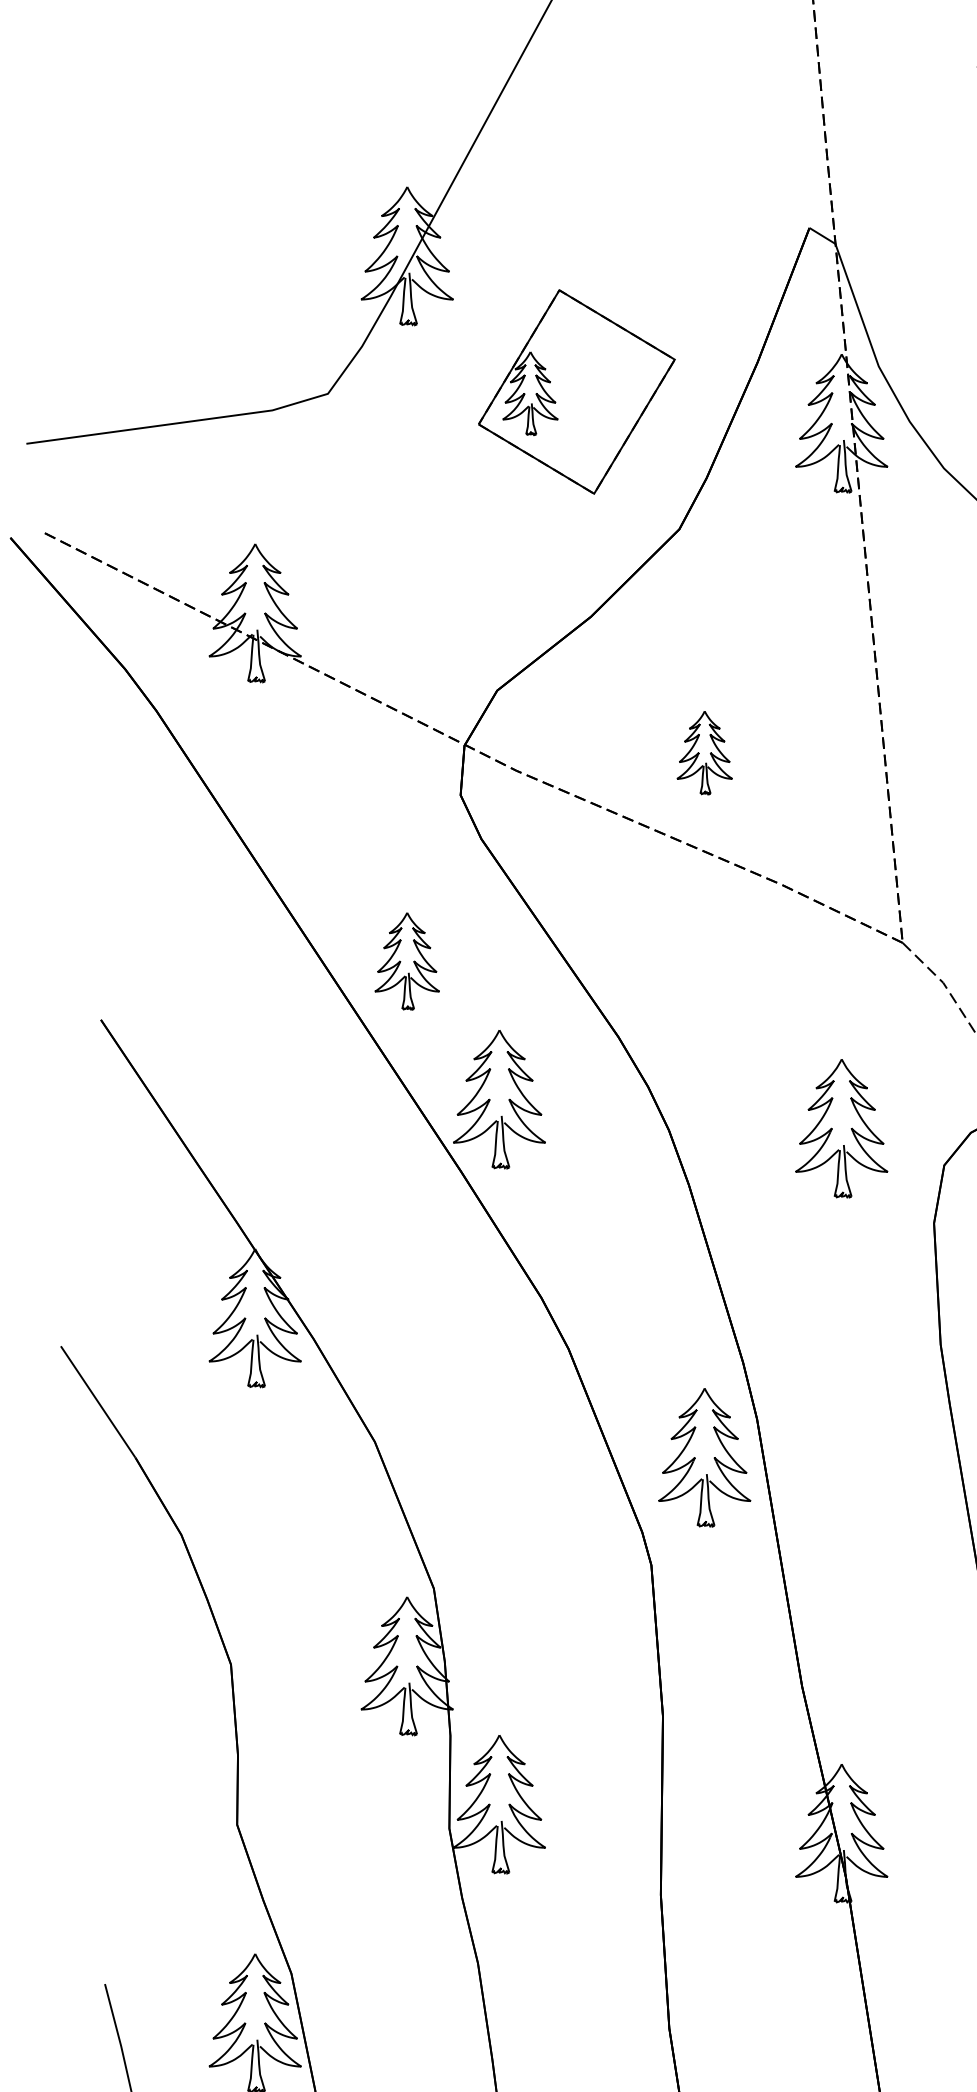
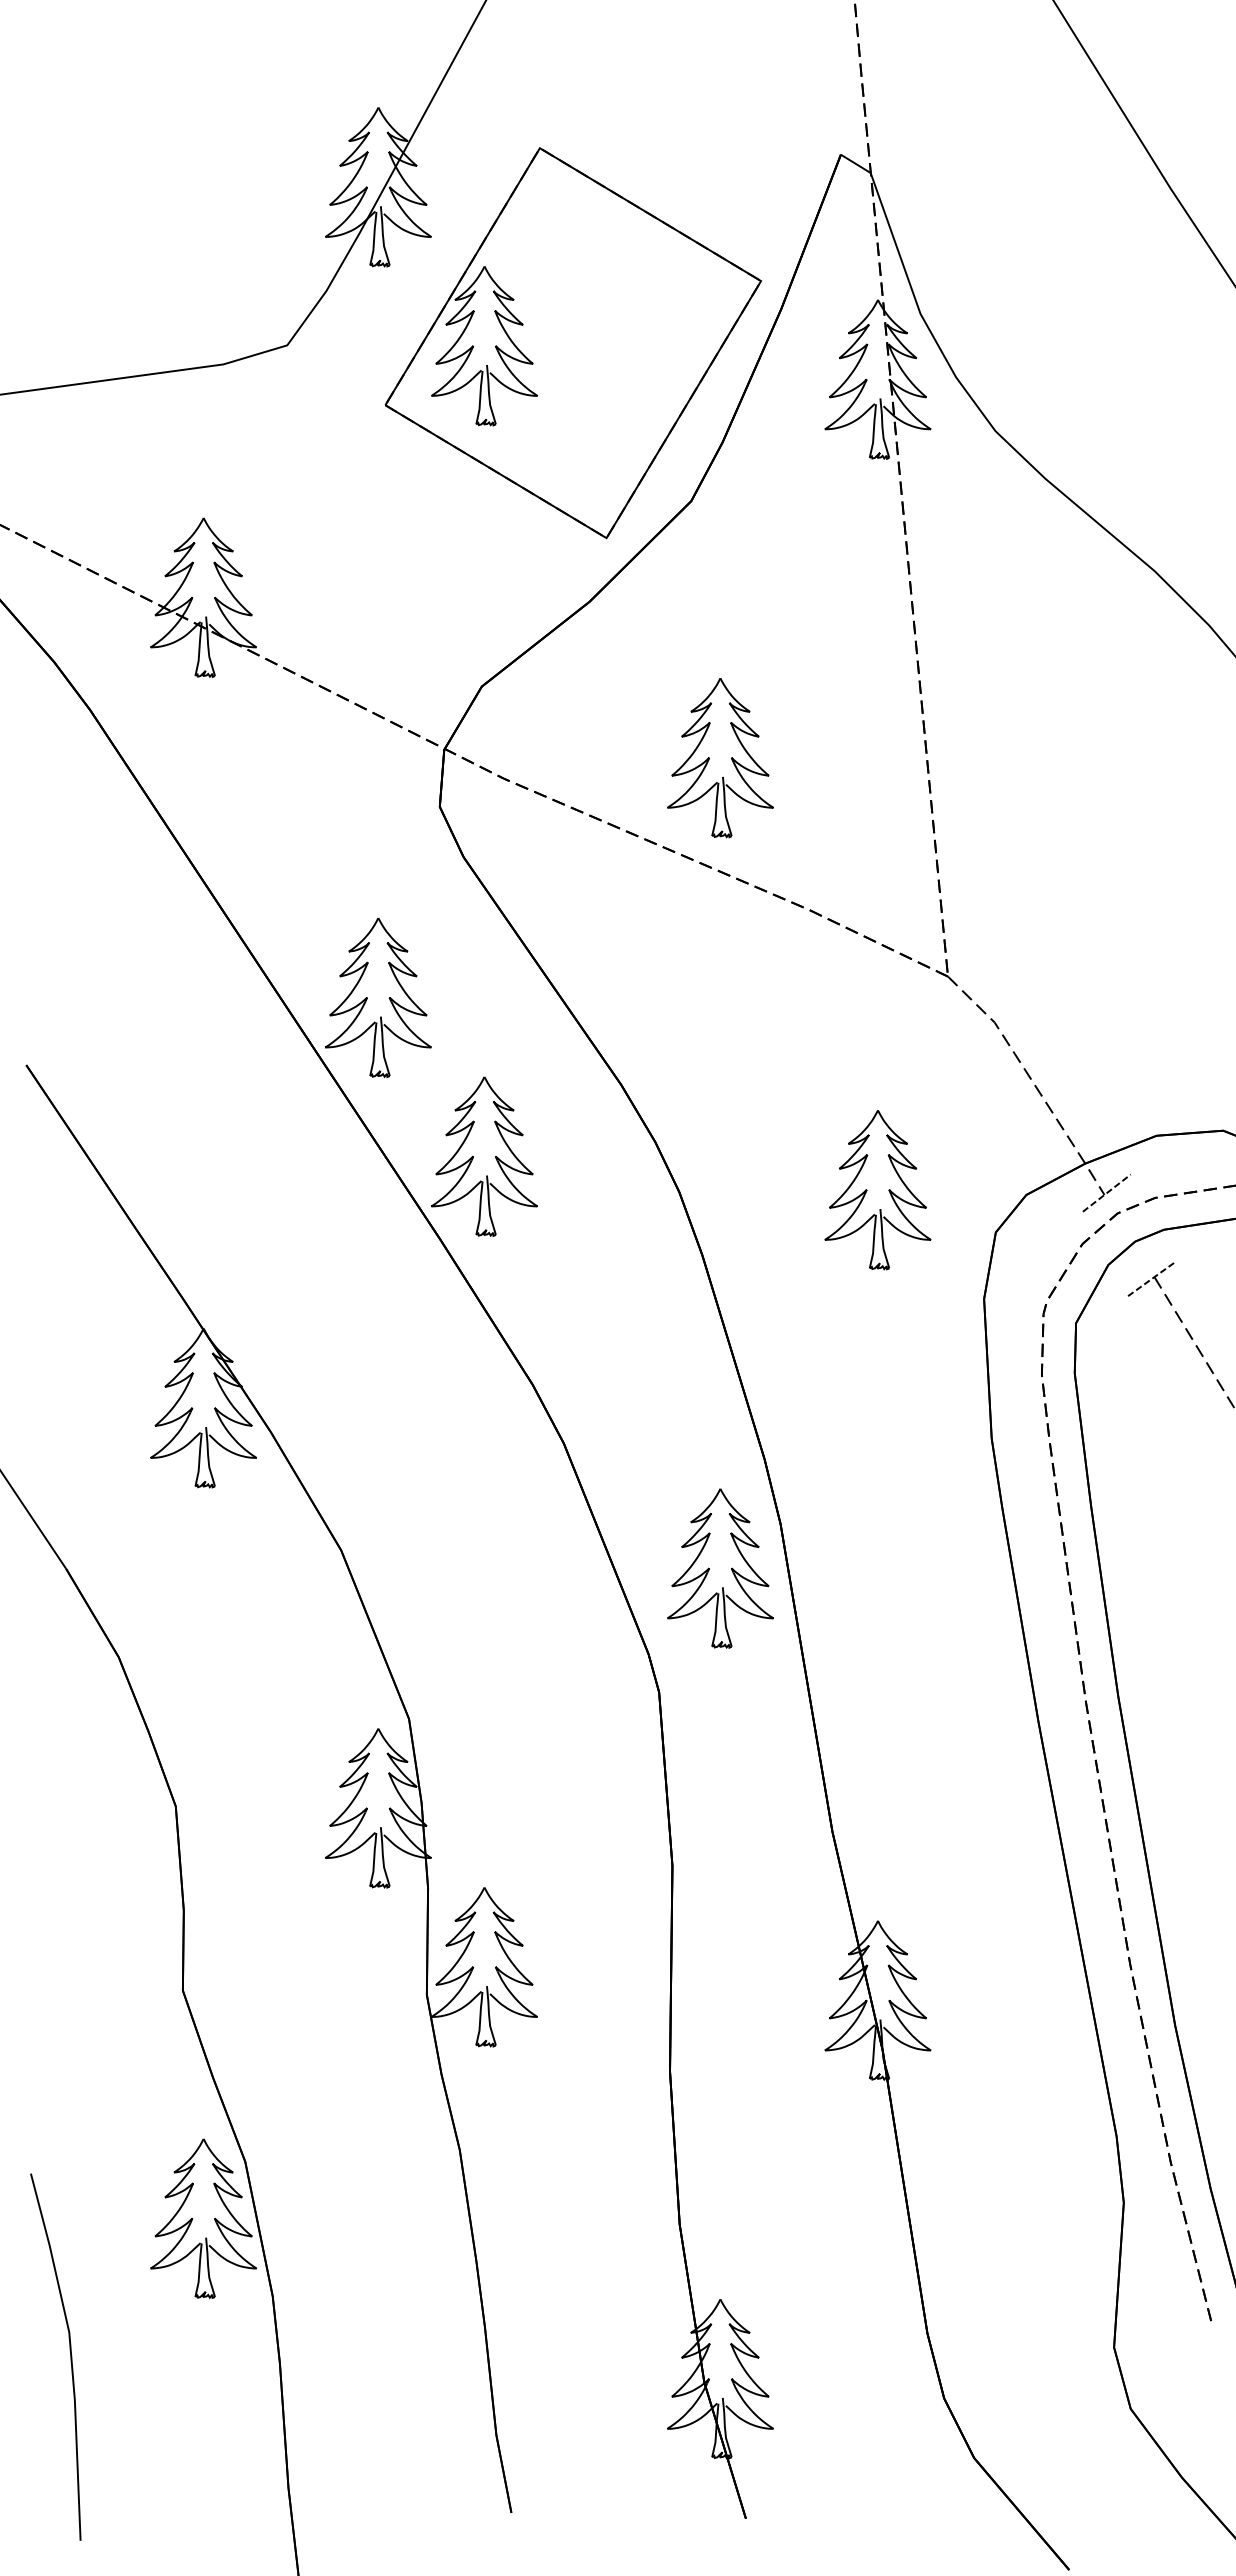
part: (576, 392) -> (573, 343), size x1.67
part: (704, 753) -> (720, 758), size x1.67
part: (407, 961) -> (378, 997), size x1.43

